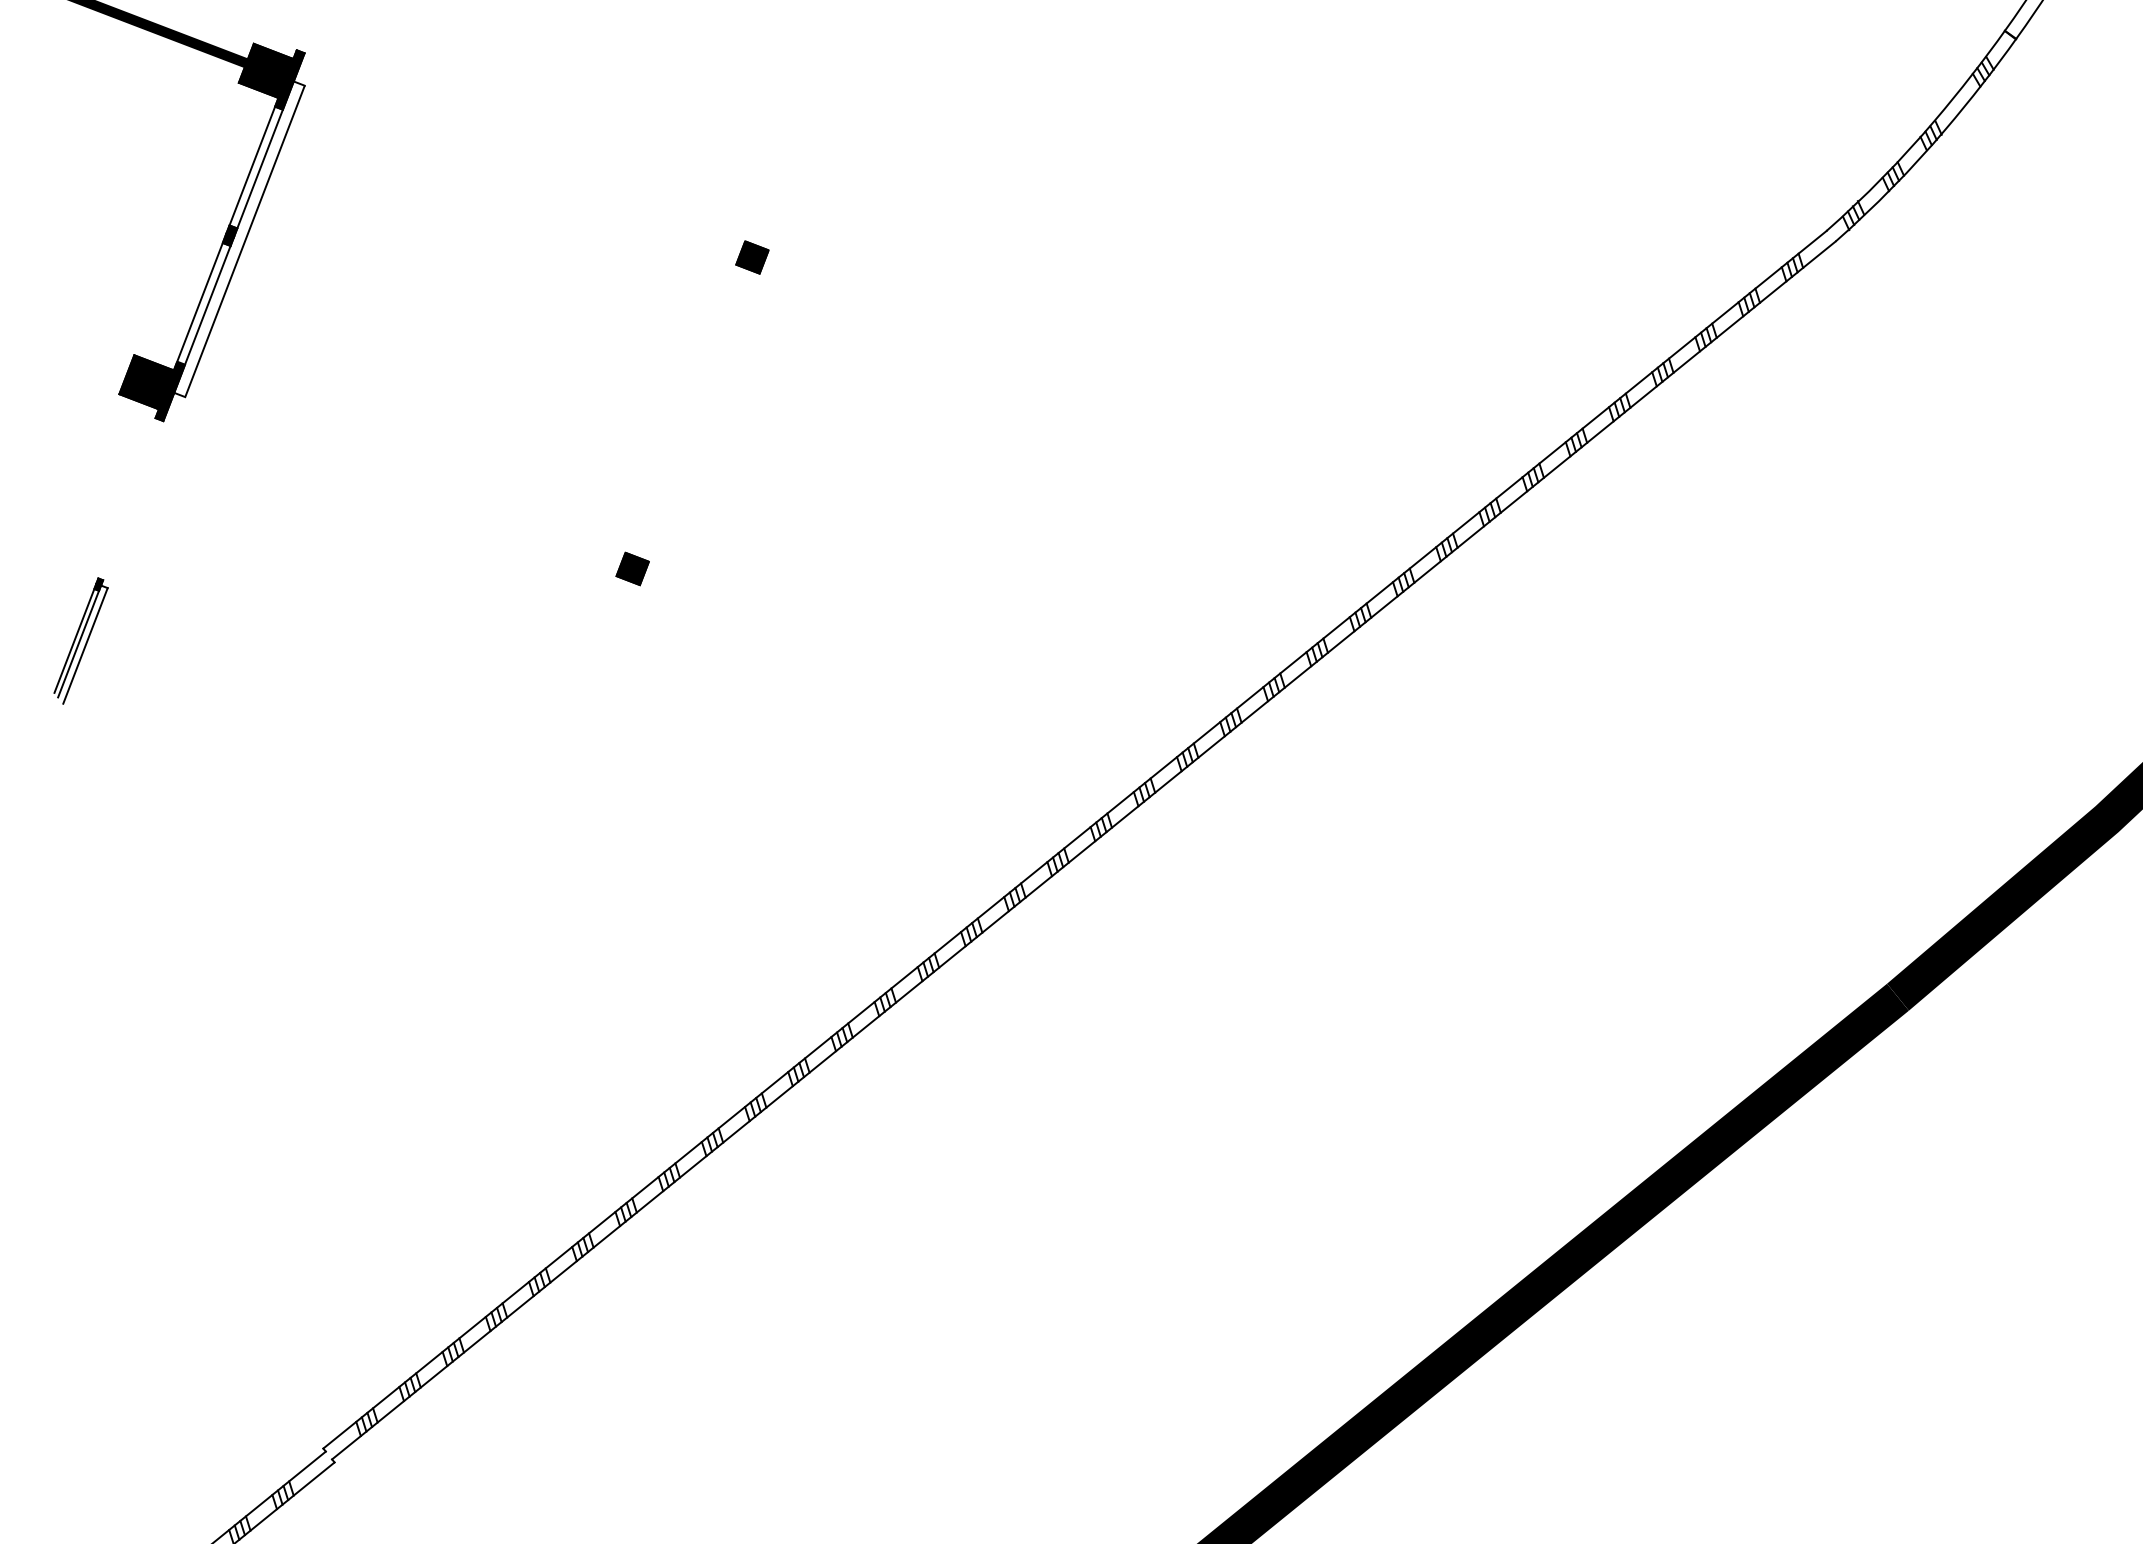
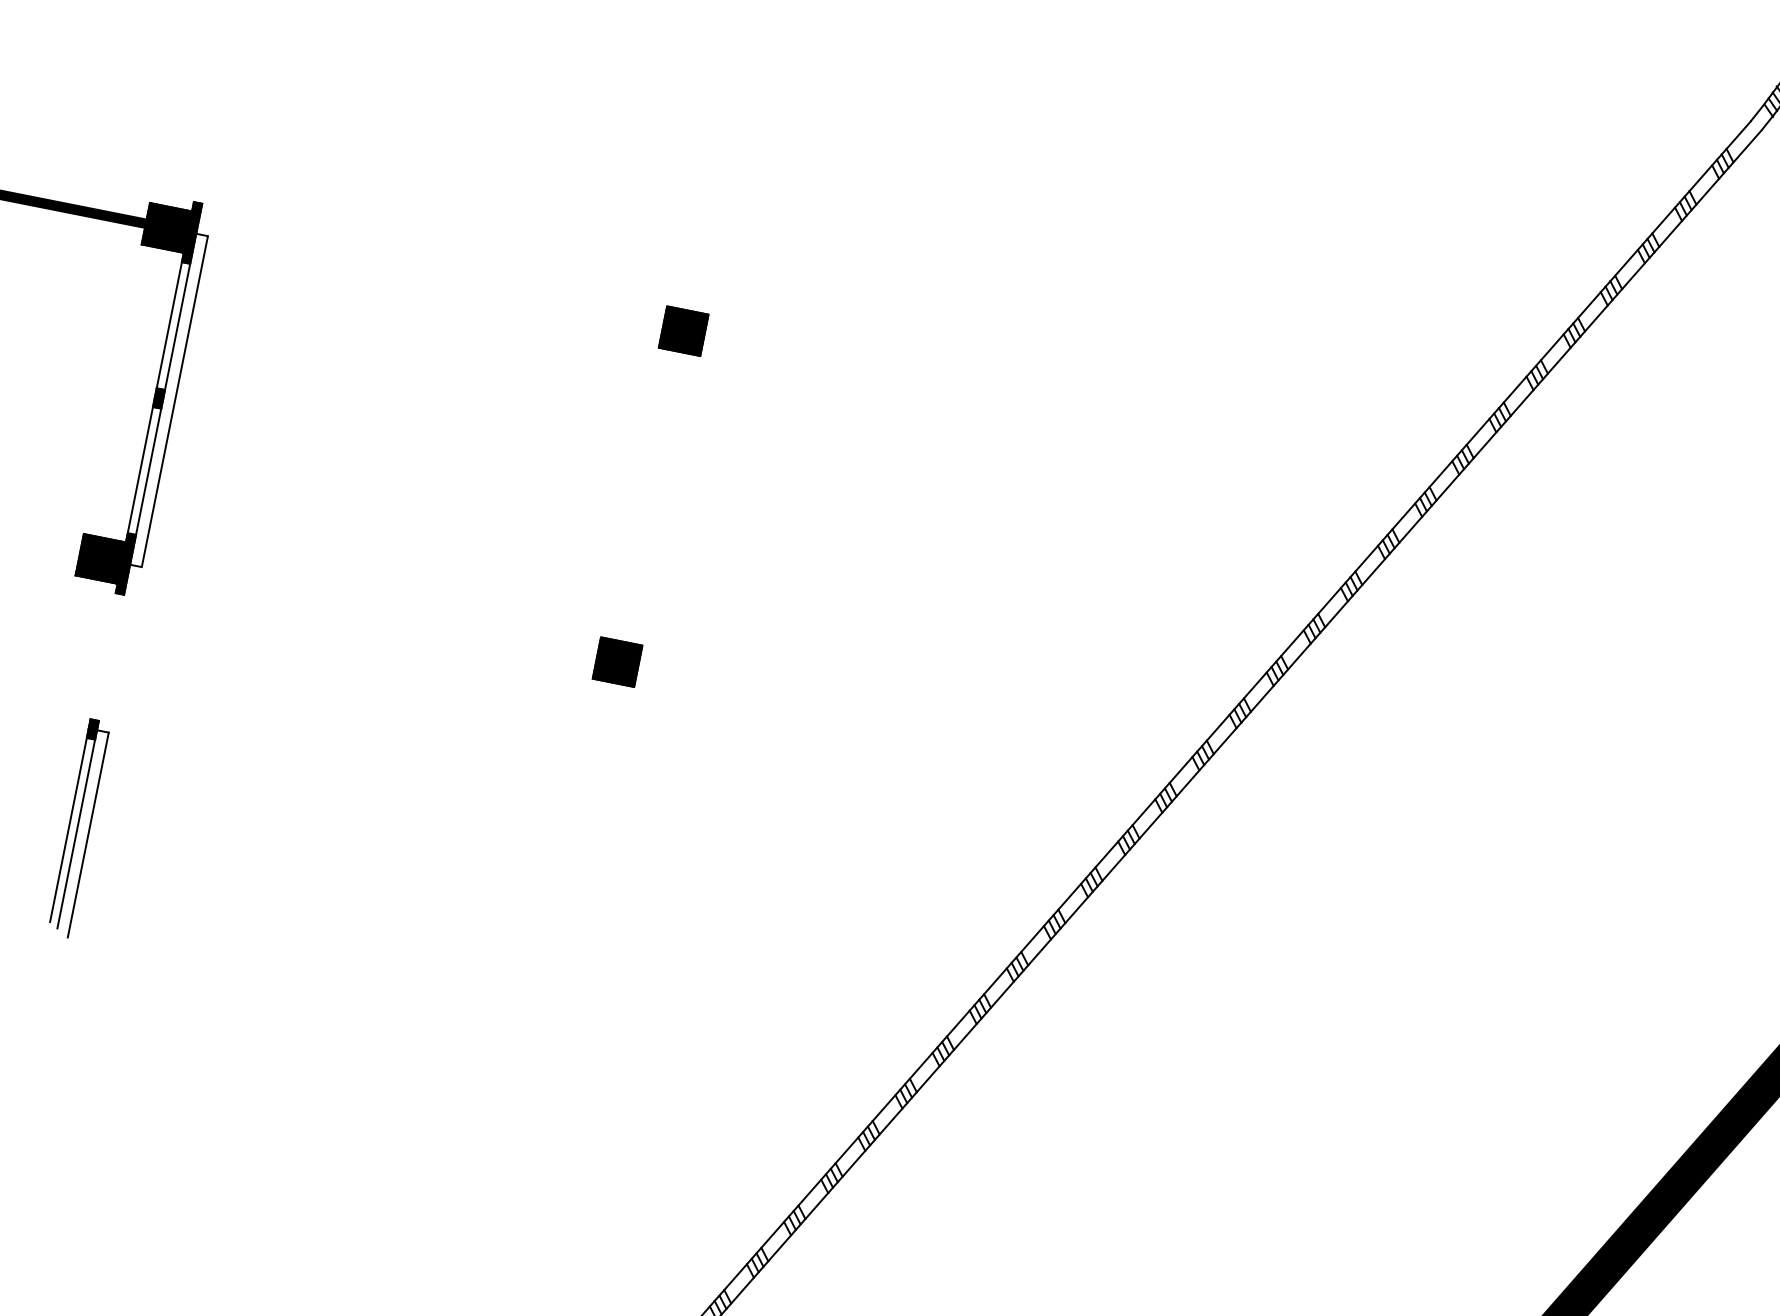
part: (752, 257) -> (683, 331), size x1.67
part: (632, 568) -> (617, 661), size x1.67
part: (80, 640) -> (78, 827), size x1.67

